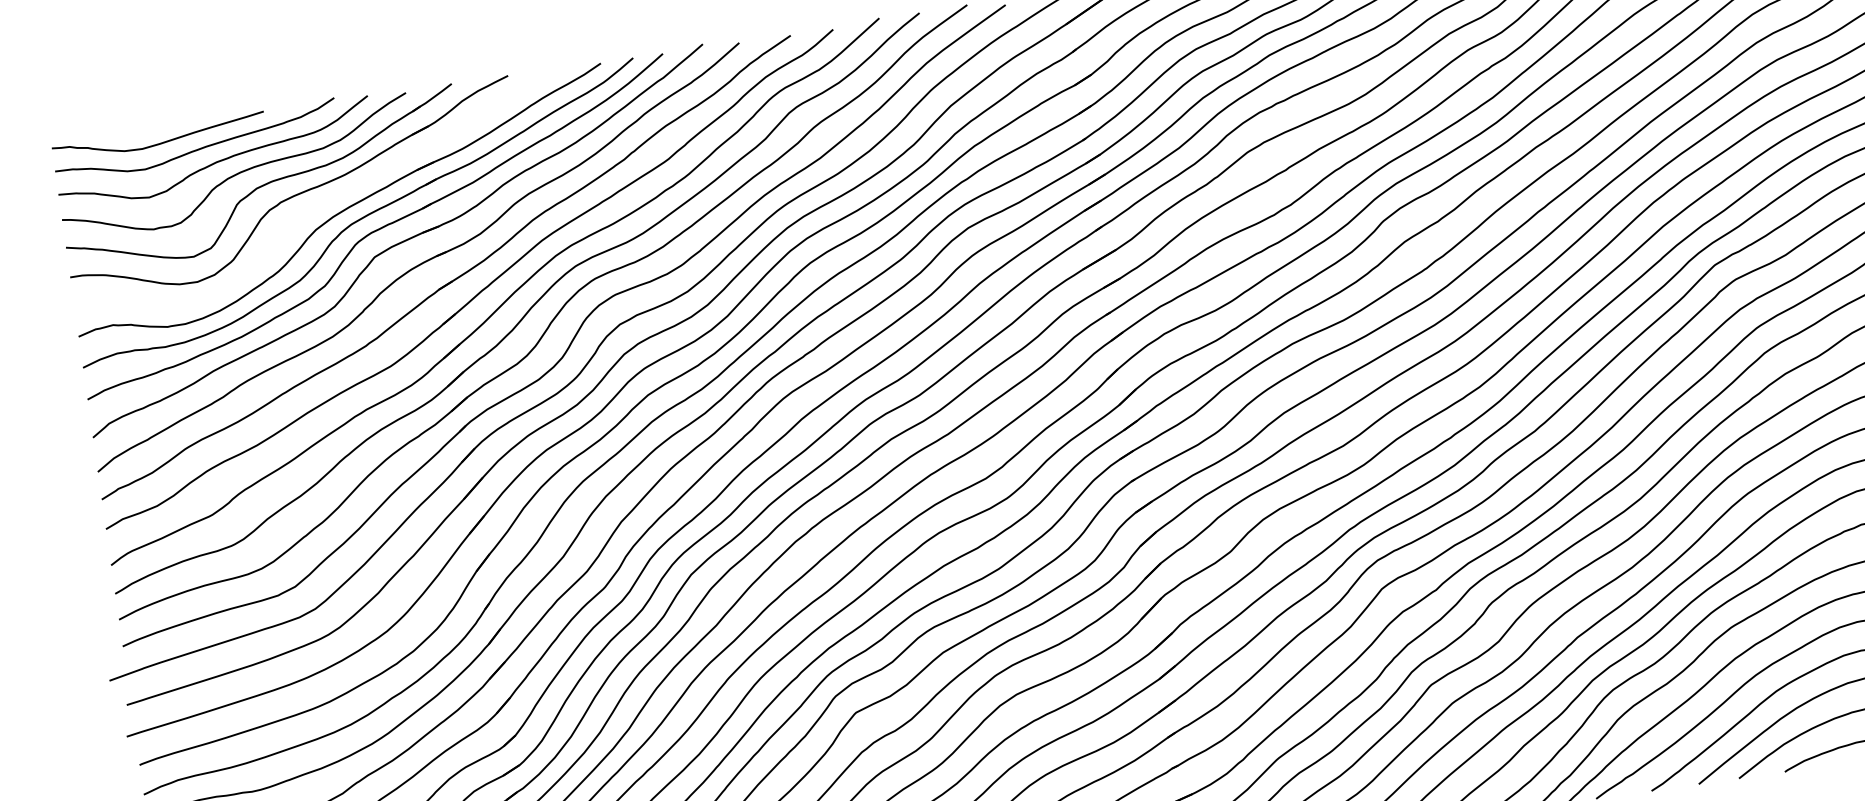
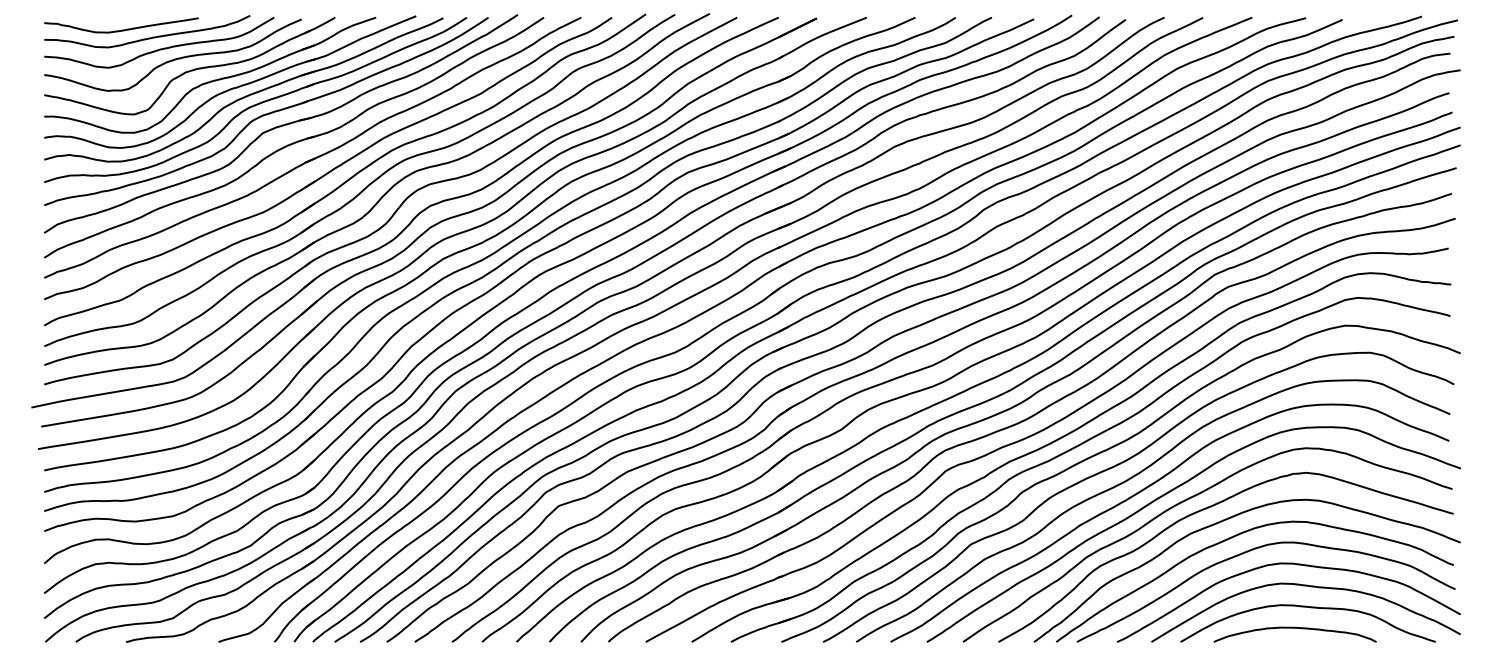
part: (323, 200) -> (232, 87), added

